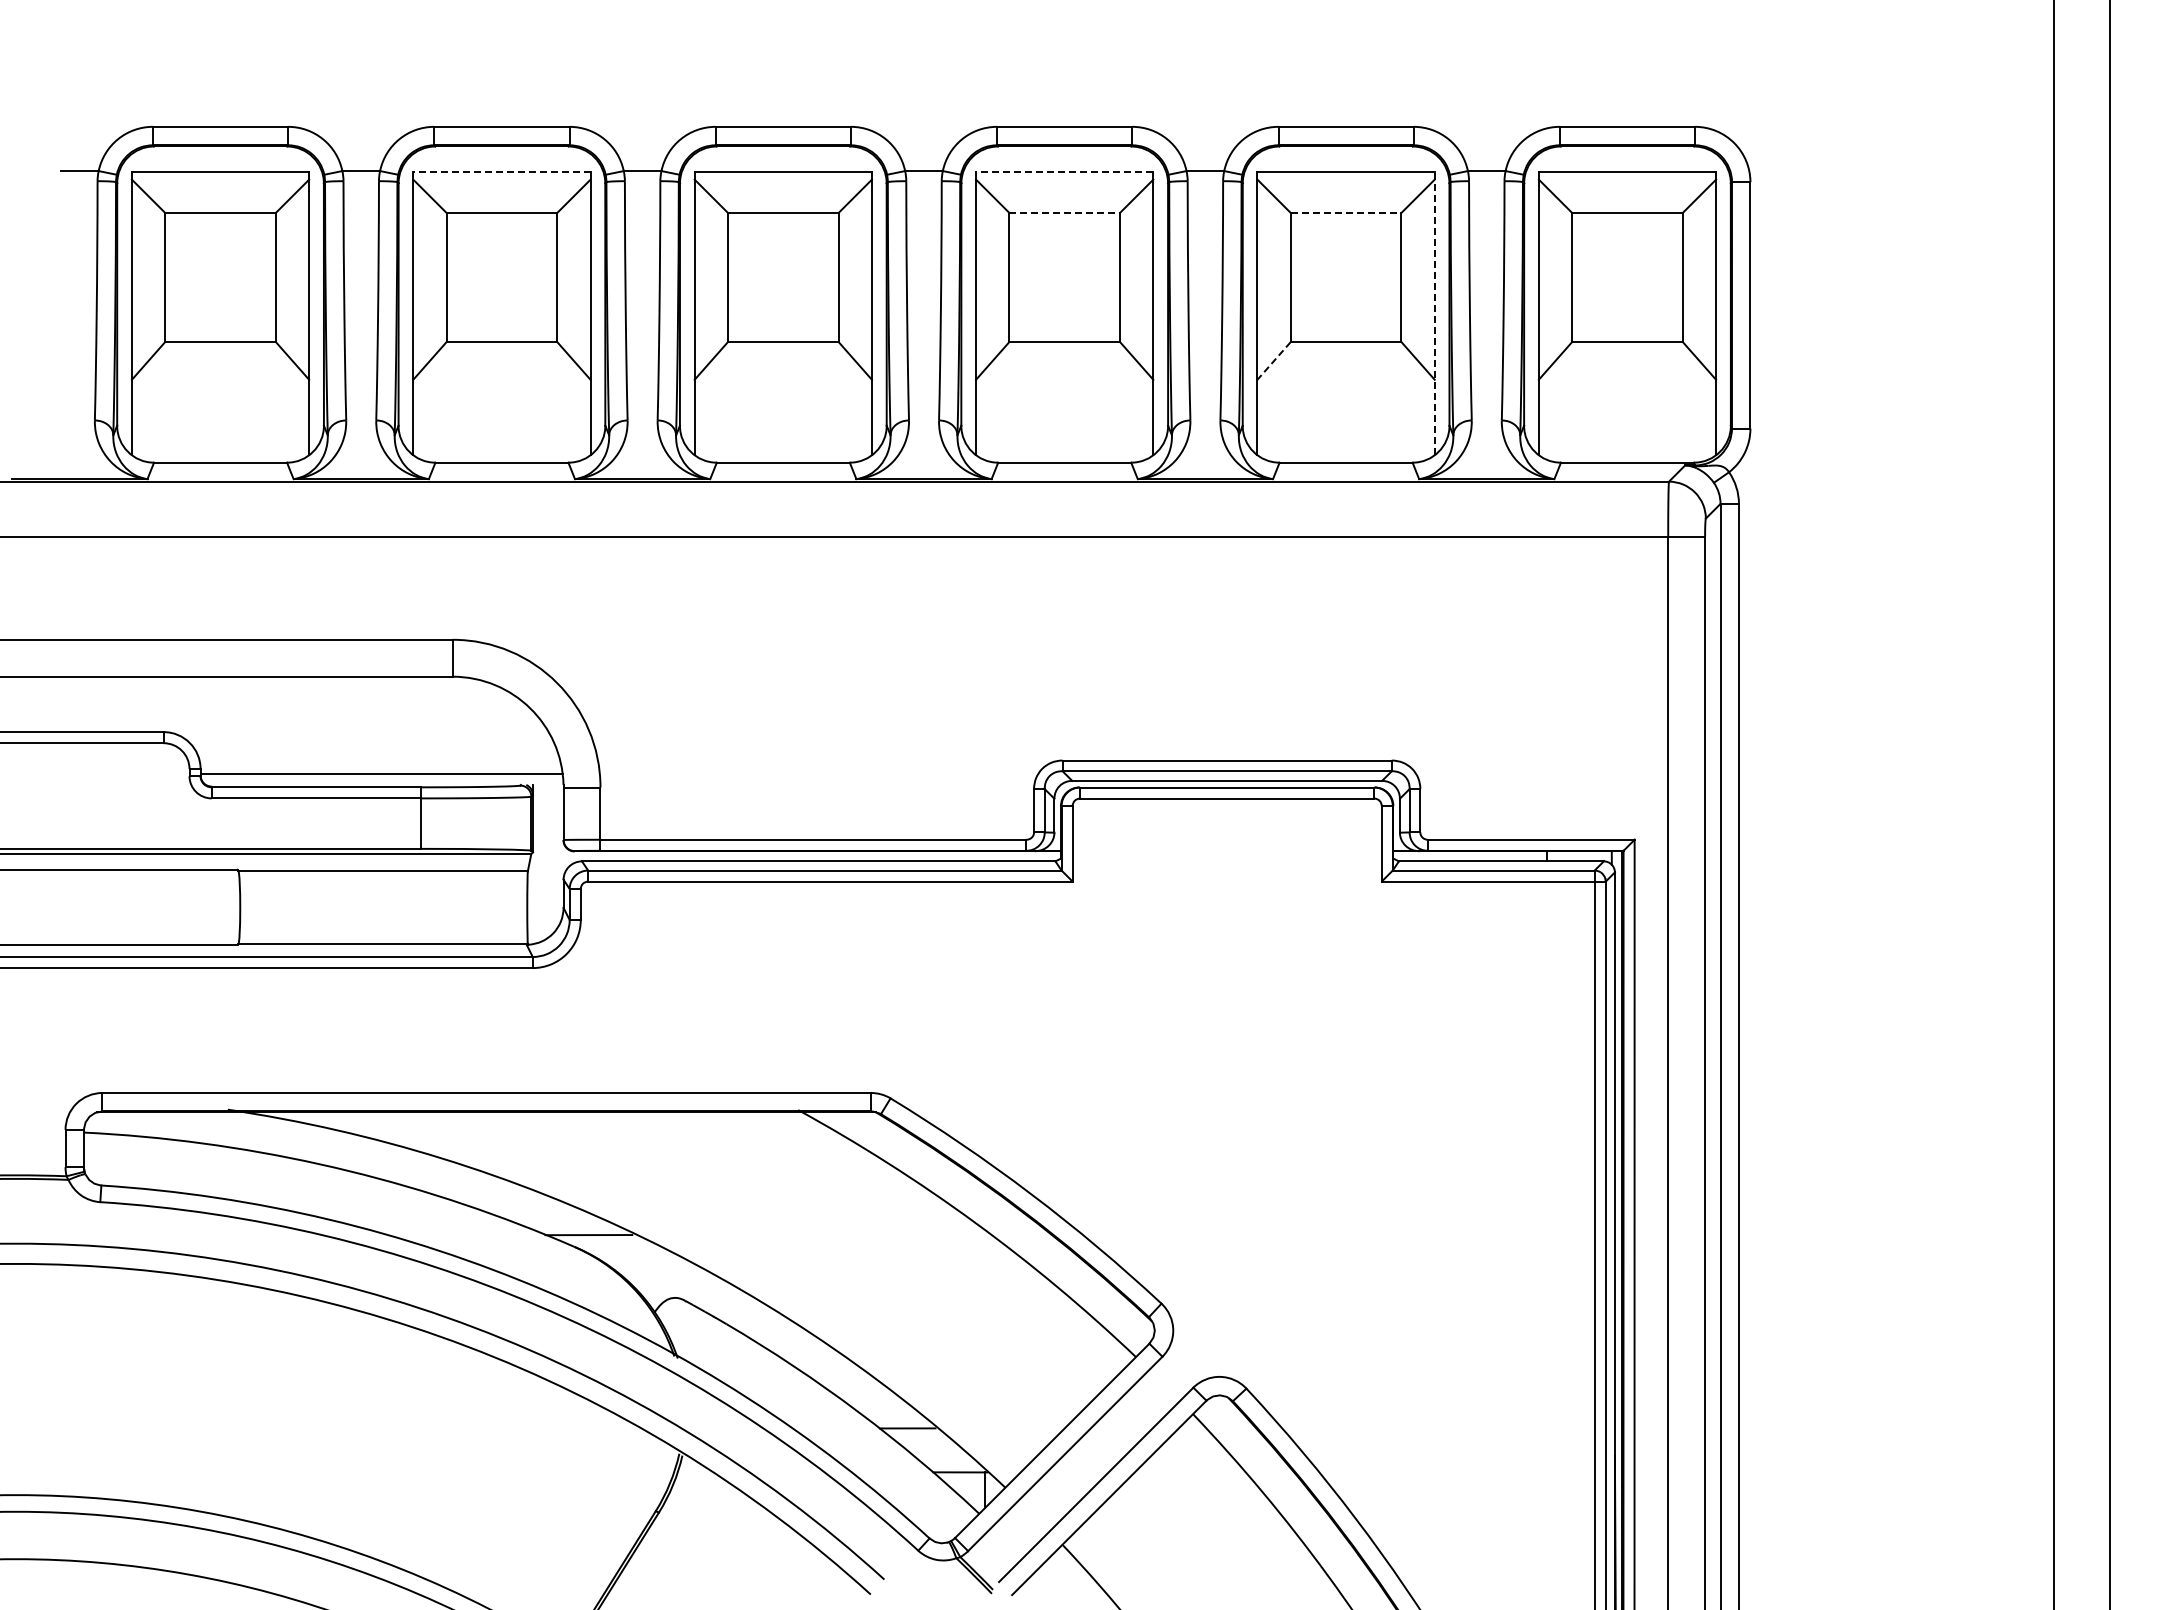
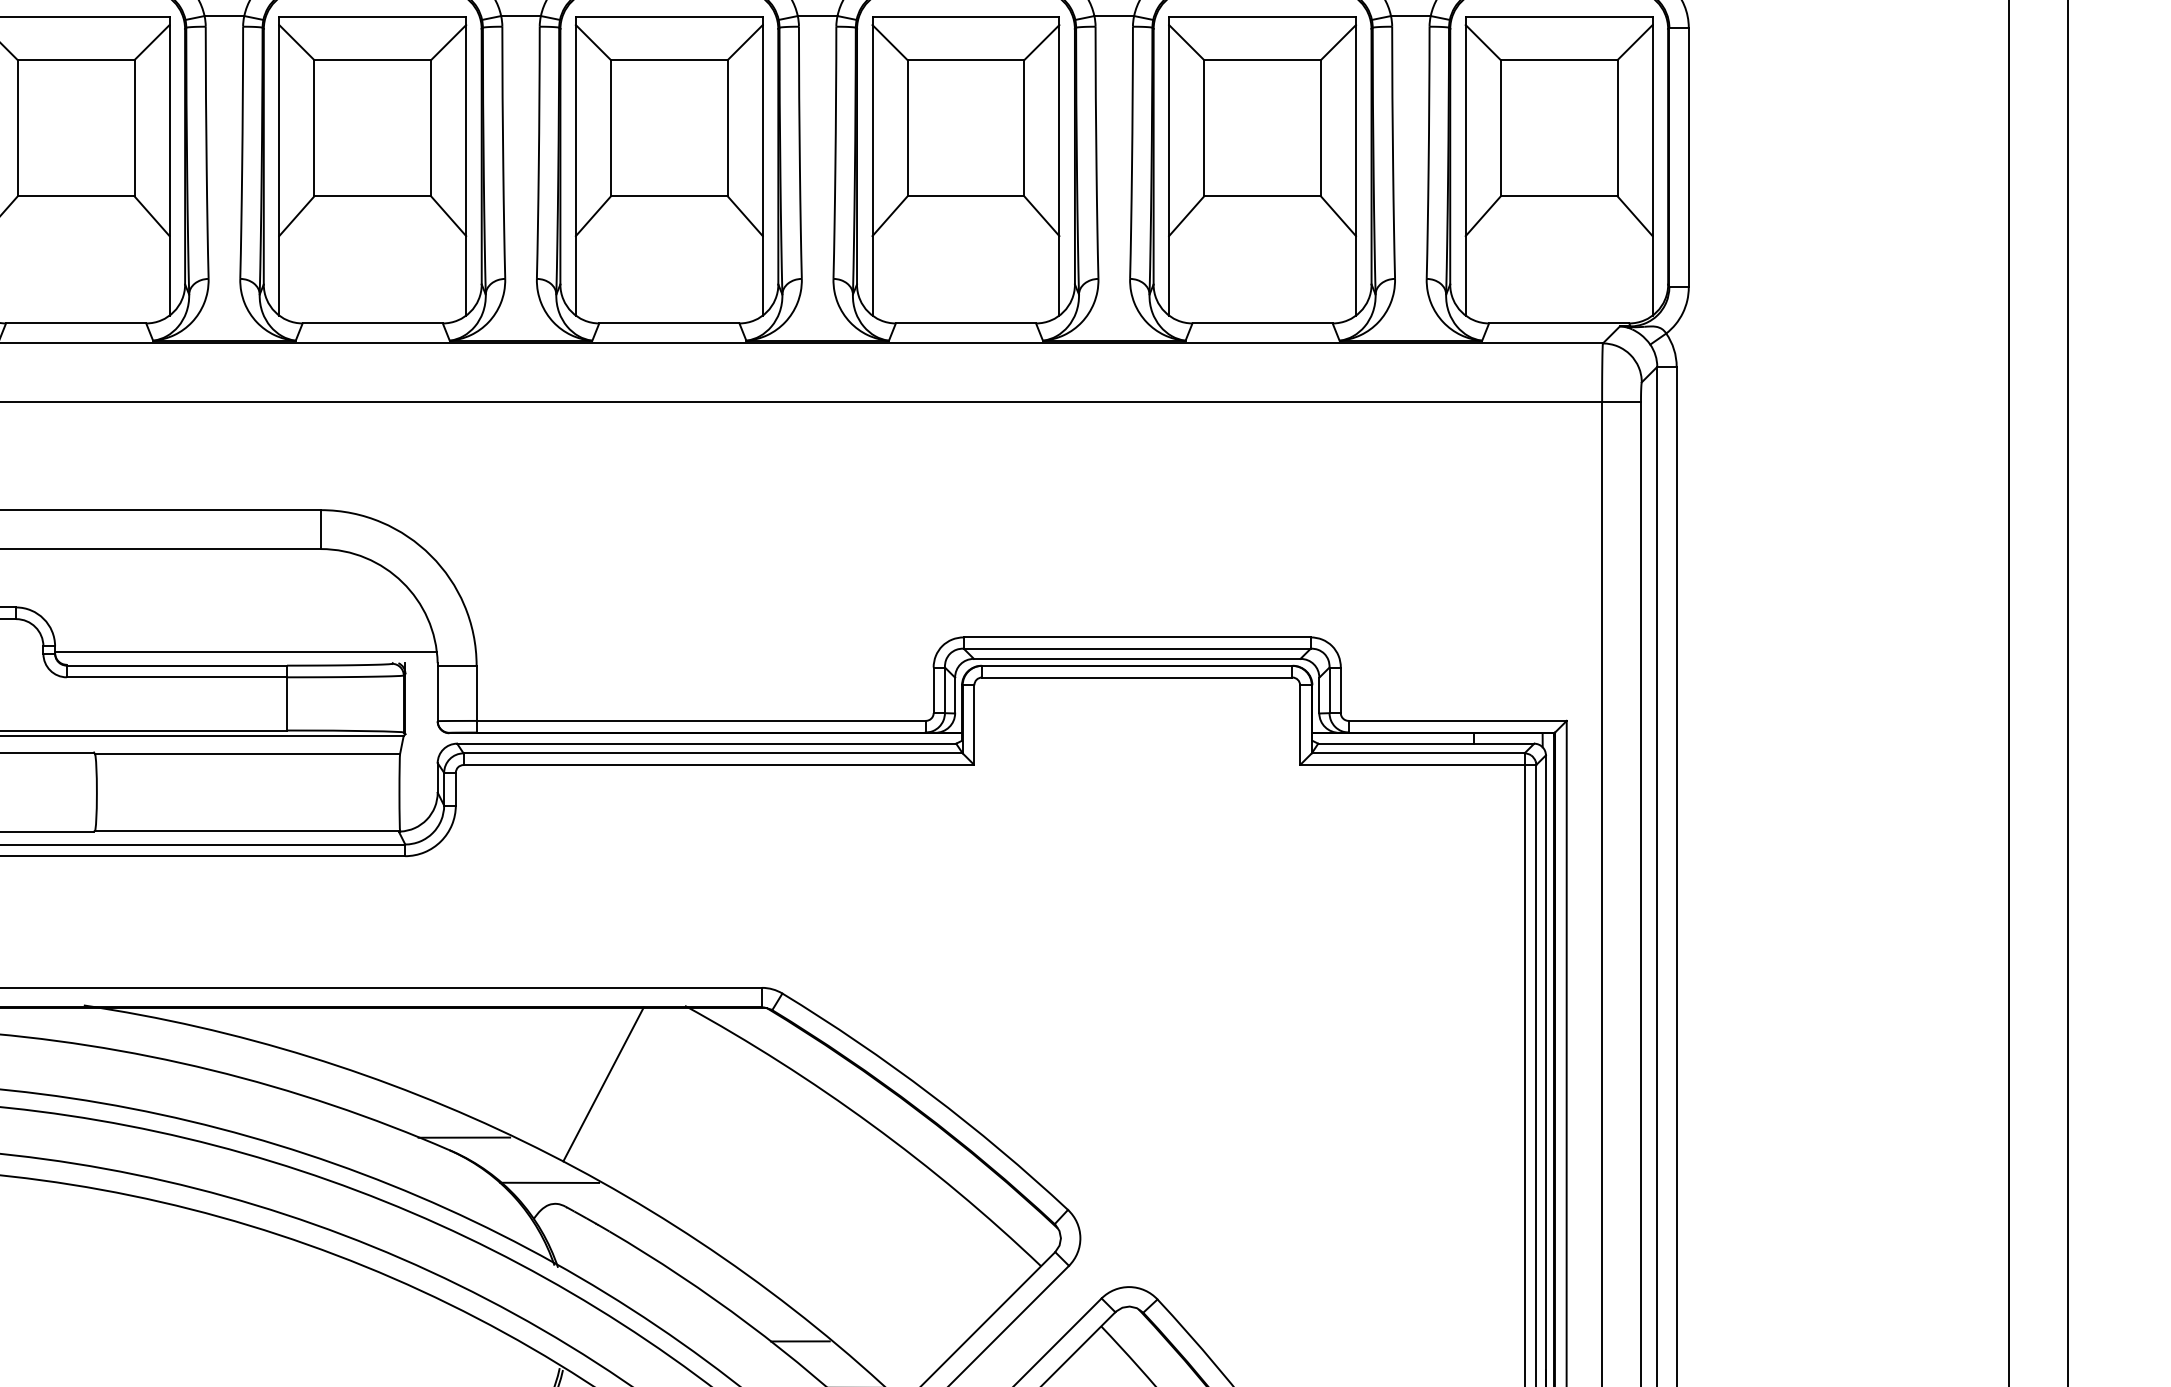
line: (501, 172) -> (372, 17), dashed -> solid
line: (1064, 172) -> (965, 17), dashed -> solid
line: (1065, 212) -> (966, 59), dashed -> solid
line: (1346, 212) -> (1262, 59), dashed -> solid
line: (1434, 313) -> (1355, 166), dashed -> solid
line: (1273, 361) -> (1186, 216), dashed -> solid
line: (720, 1184) -> (603, 1084), added
line: (669, 1277) -> (549, 1182), added

